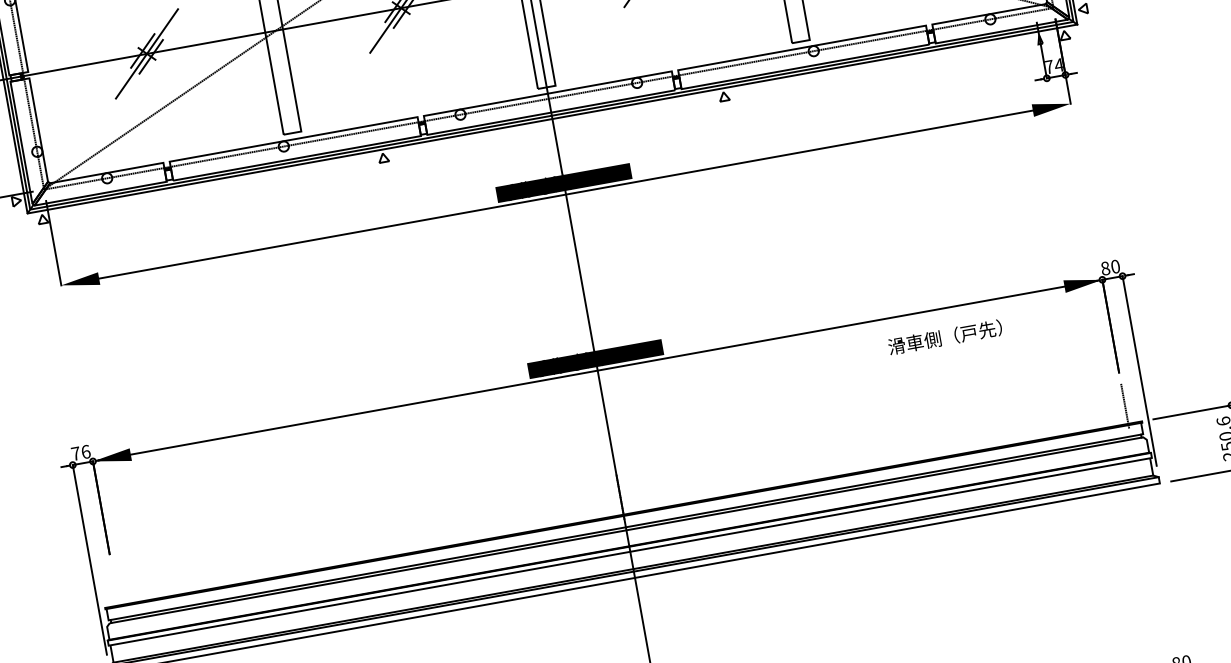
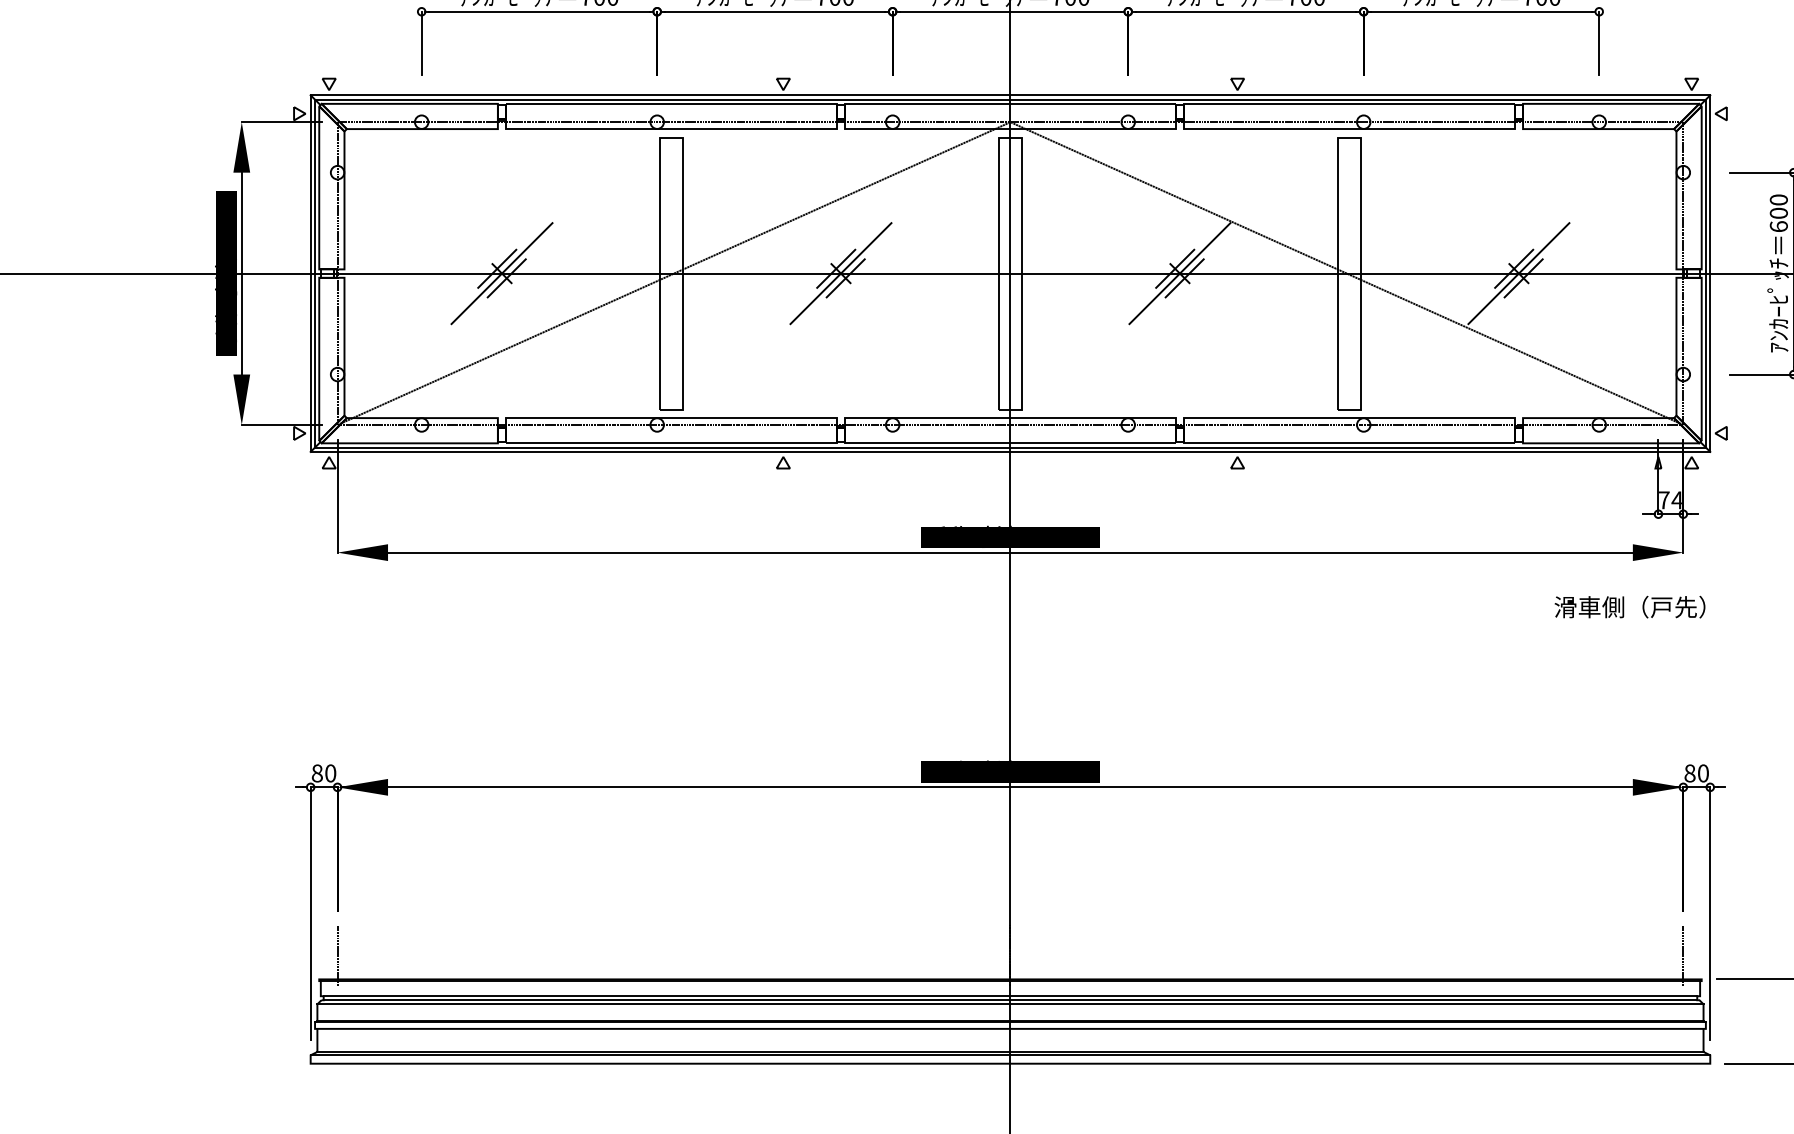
text: (944, 336) -> (1629, 606), moved
text: (80, 452) -> (323, 773), 76 -> 80
line: (627, 533) -> (1010, 1004), added
line: (115, 587) -> (337, 955), added

